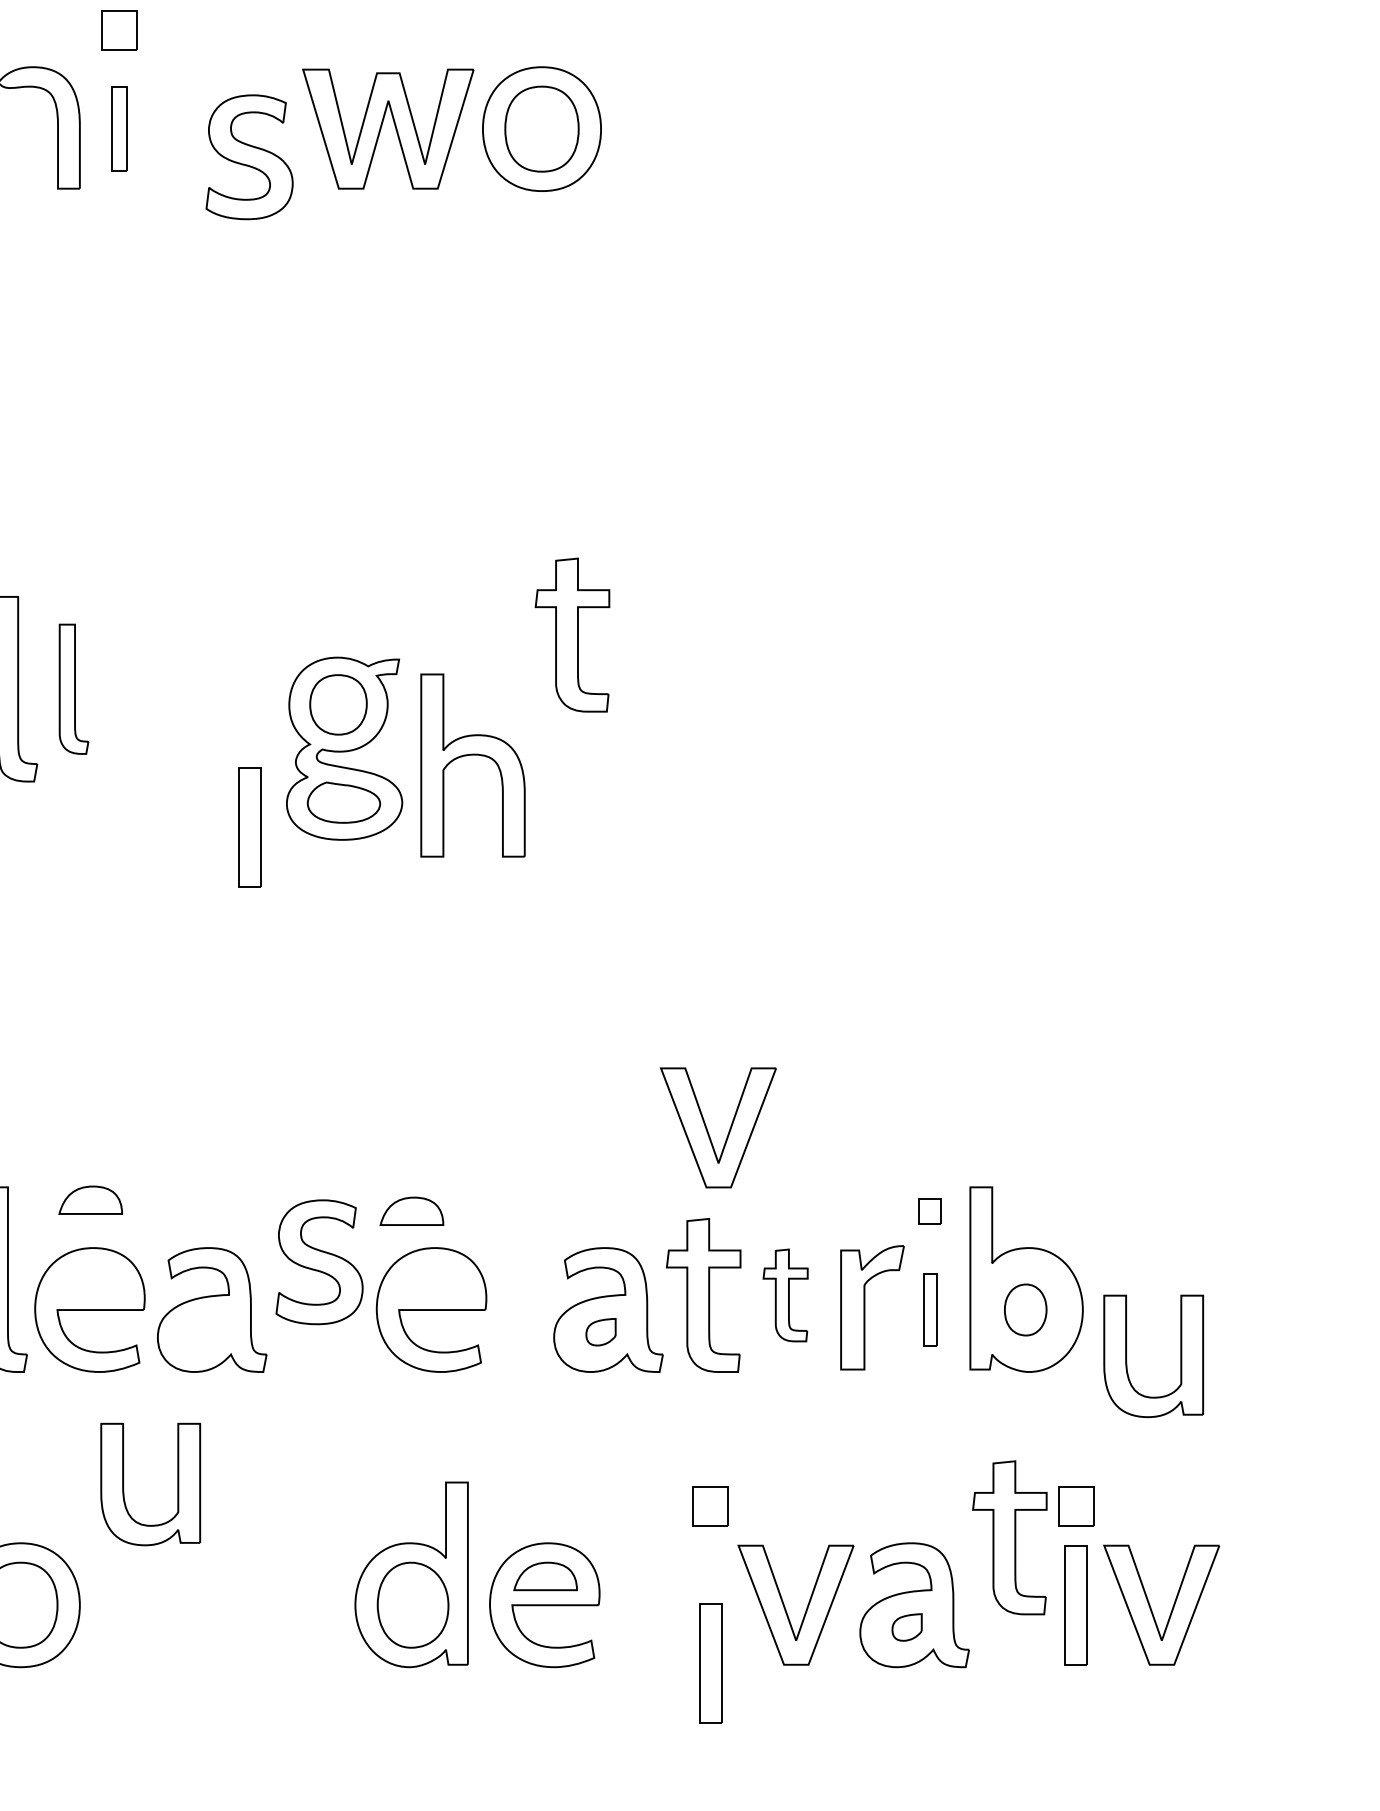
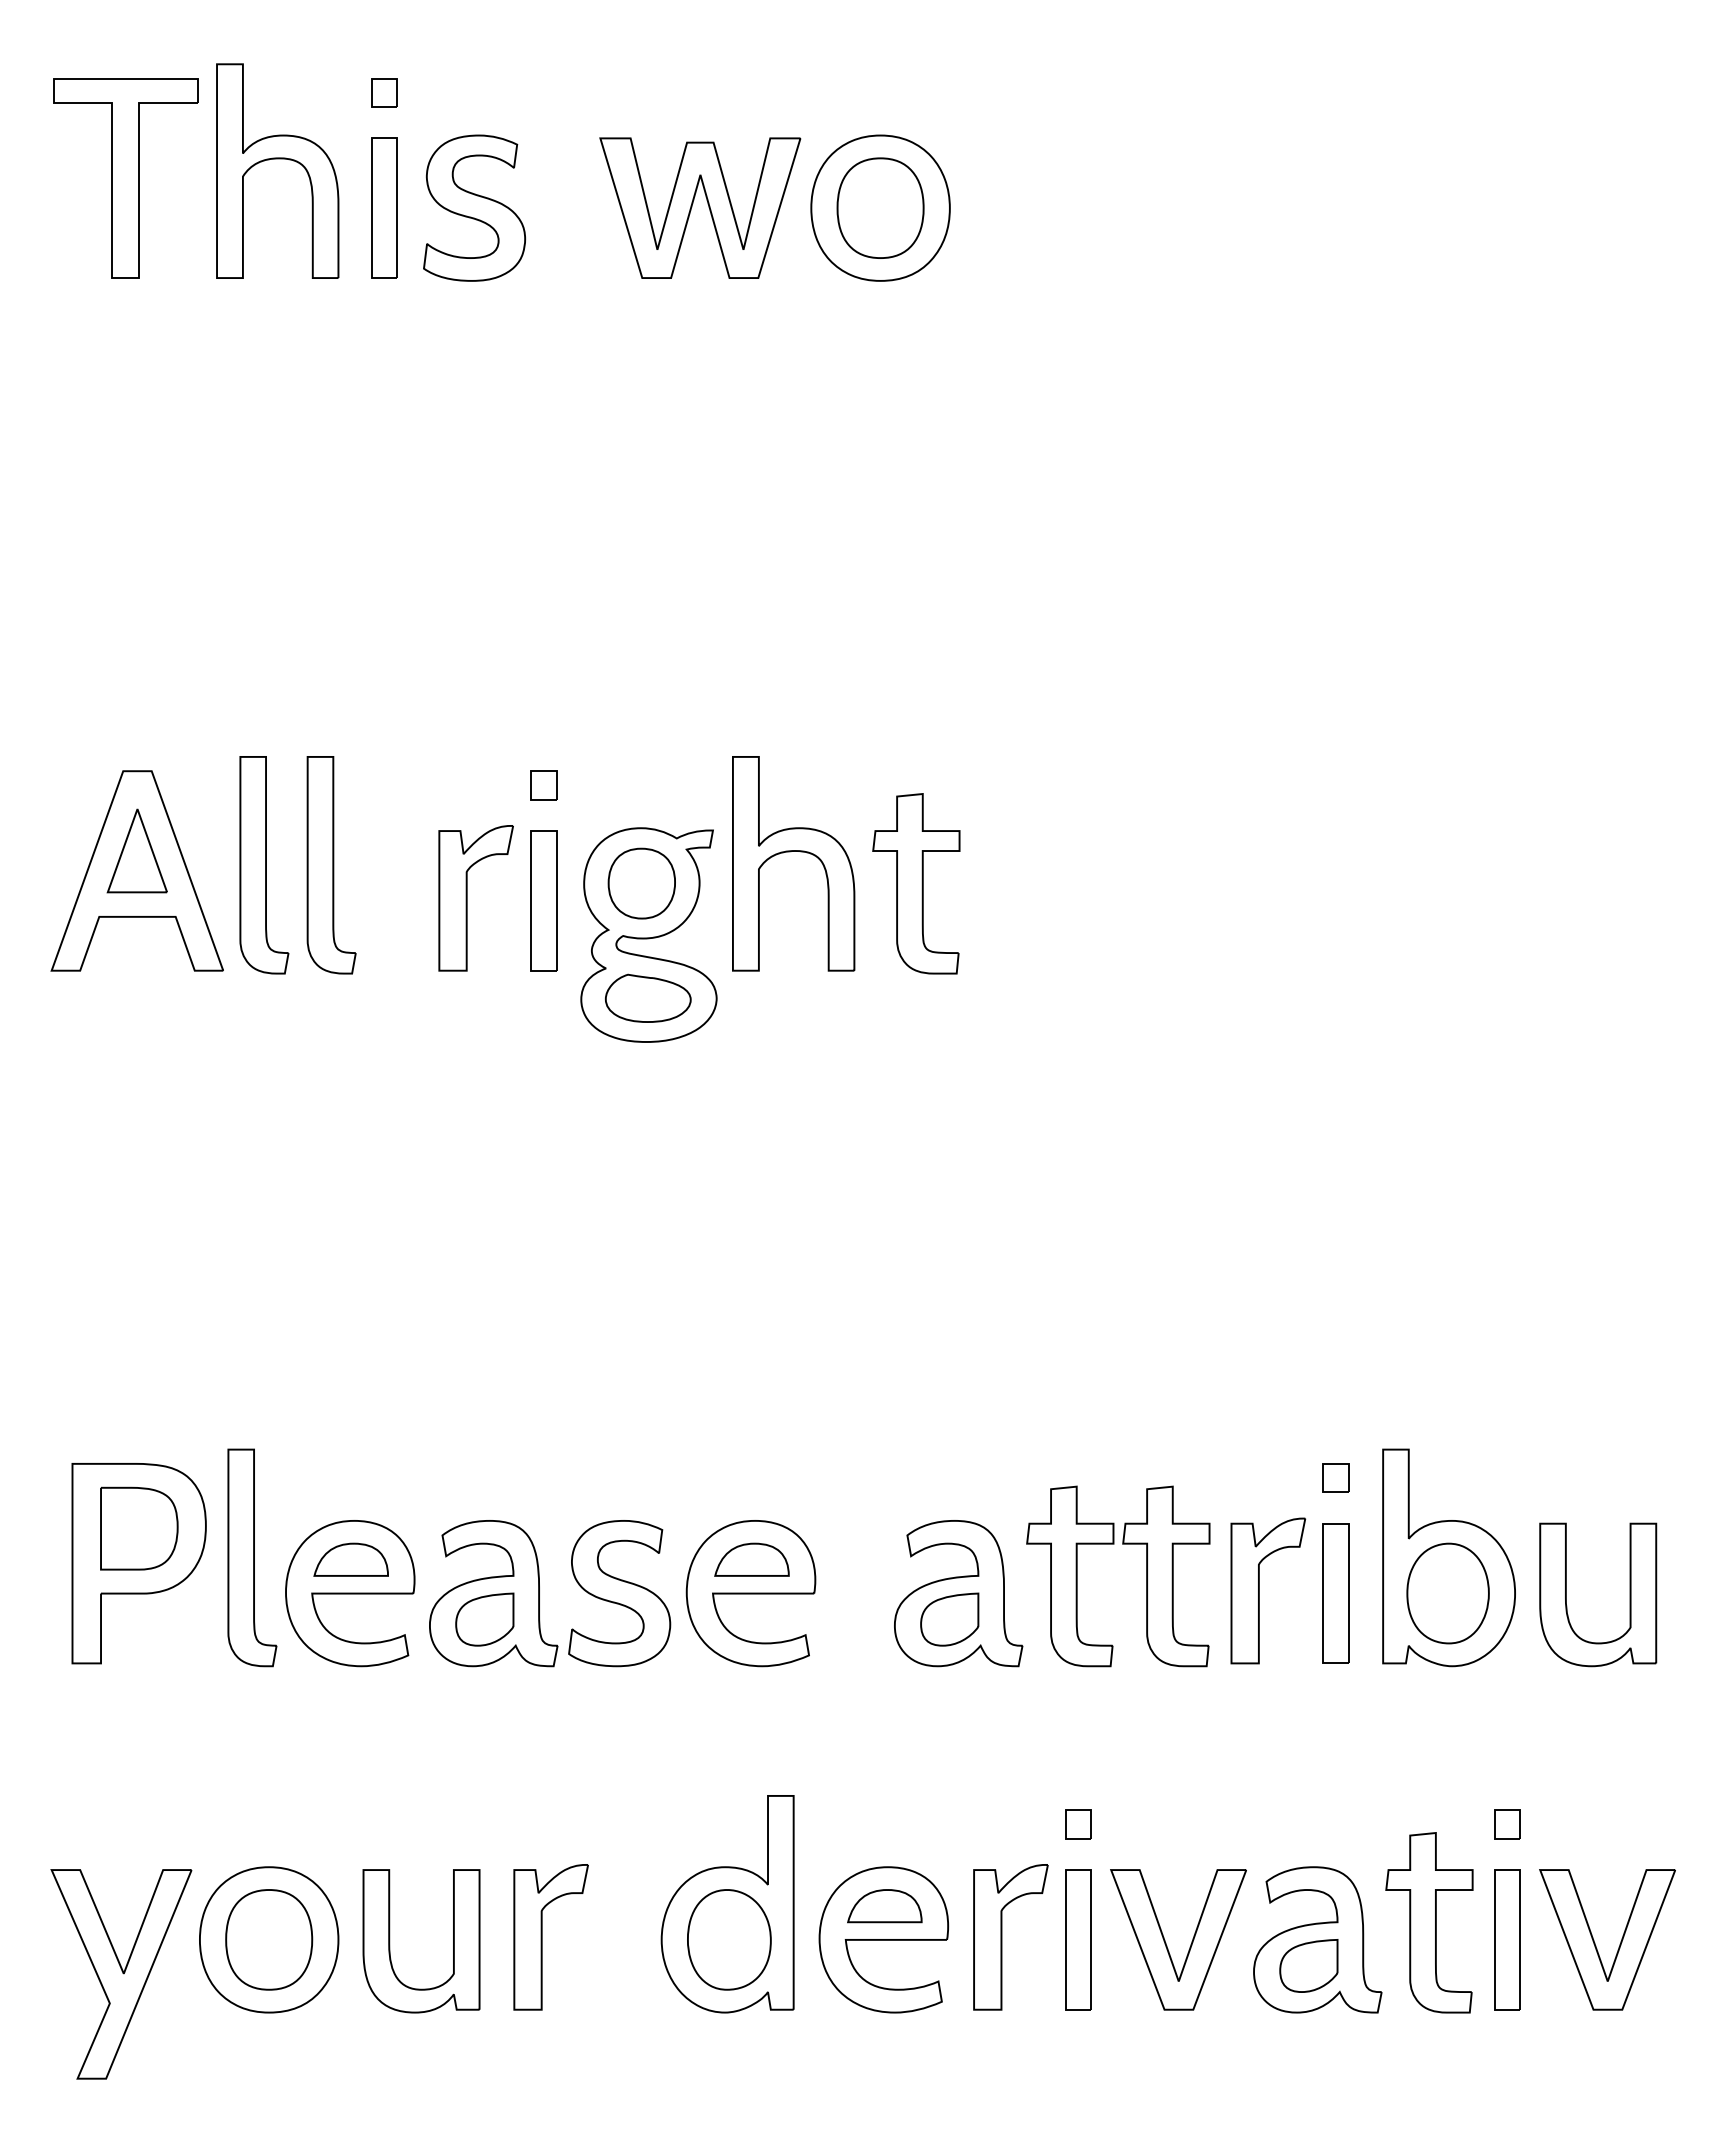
part: (119, 30) -> (384, 92), size x0.62
part: (119, 128) -> (384, 207), size x1.43
part: (249, 156) -> (474, 207), moved
part: (254, 621) -> (543, 785), added
part: (572, 634) -> (916, 883), moved
part: (73, 689) -> (331, 865), size x1.43
part: (189, 717) -> (467, 898), added
part: (470, 755) -> (790, 852), moved
part: (249, 827) -> (543, 900), moved
part: (708, 1132) -> (1076, 1385), removed
part: (90, 1200) -> (350, 1559), moved
part: (411, 1211) -> (751, 1559), moved
part: (319, 1262) -> (619, 1593), moved
part: (785, 1295) -> (1166, 1576), size x1.67
part: (929, 1309) -> (1335, 1593), size x1.67
part: (1025, 1309) -> (1447, 1593), size x1.67
part: (204, 1332) -> (484, 1619), added
part: (600, 1332) -> (949, 1619), size x1.67
part: (1180, 1356) -> (1629, 1594), moved
part: (124, 1484) -> (390, 1941), moved
part: (710, 1506) -> (1078, 1824), size x0.62
part: (1076, 1506) -> (1507, 1824), size x0.62
part: (1009, 1537) -> (1429, 1922), moved
part: (253, 1603) -> (542, 1937), added
part: (645, 1603) -> (1002, 1937), added
part: (906, 1627) -> (1308, 1965), size x1.67
part: (710, 1662) -> (1078, 1939), moved

